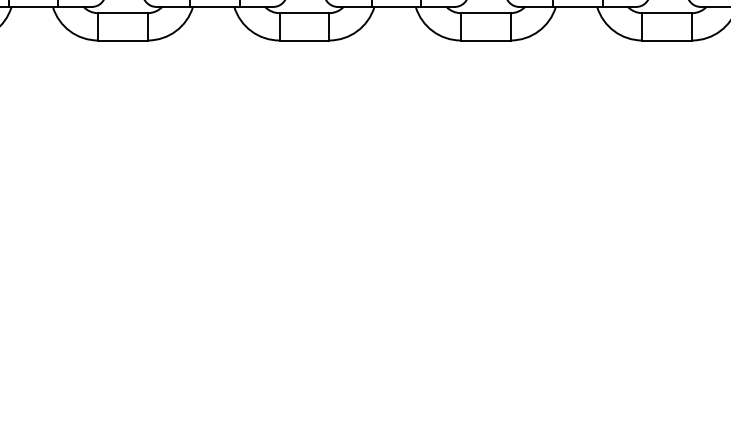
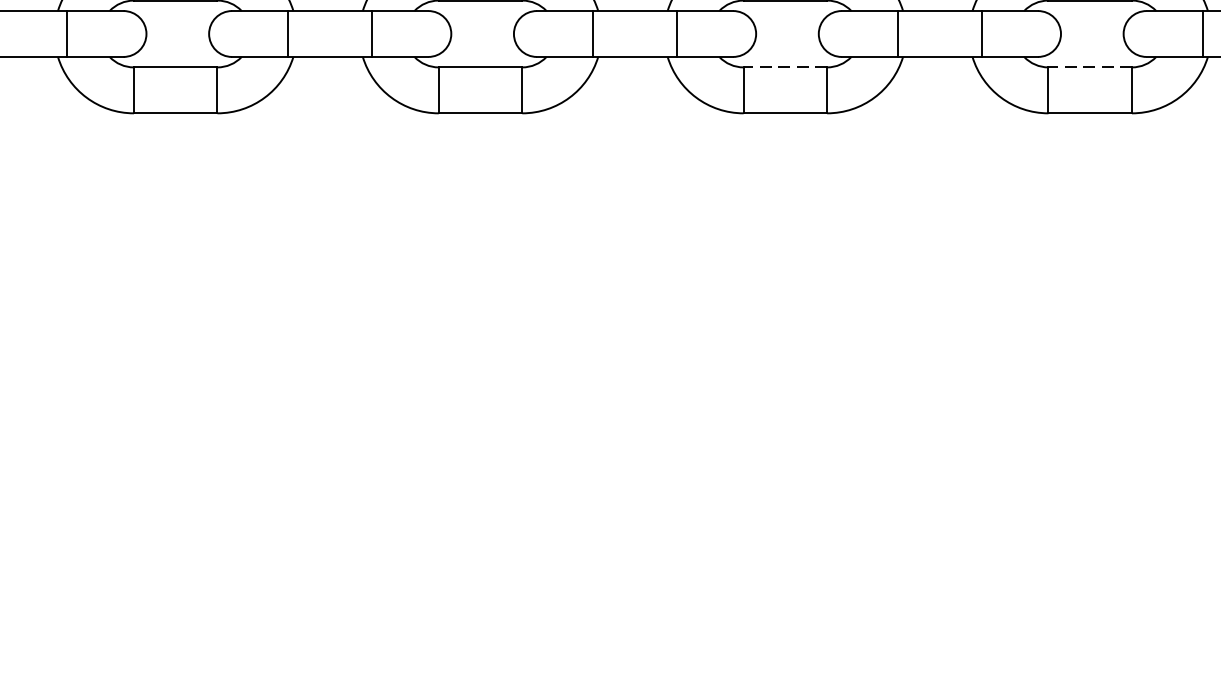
line: (485, 13) -> (784, 67), solid -> dashed
line: (667, 13) -> (1090, 67), solid -> dashed

